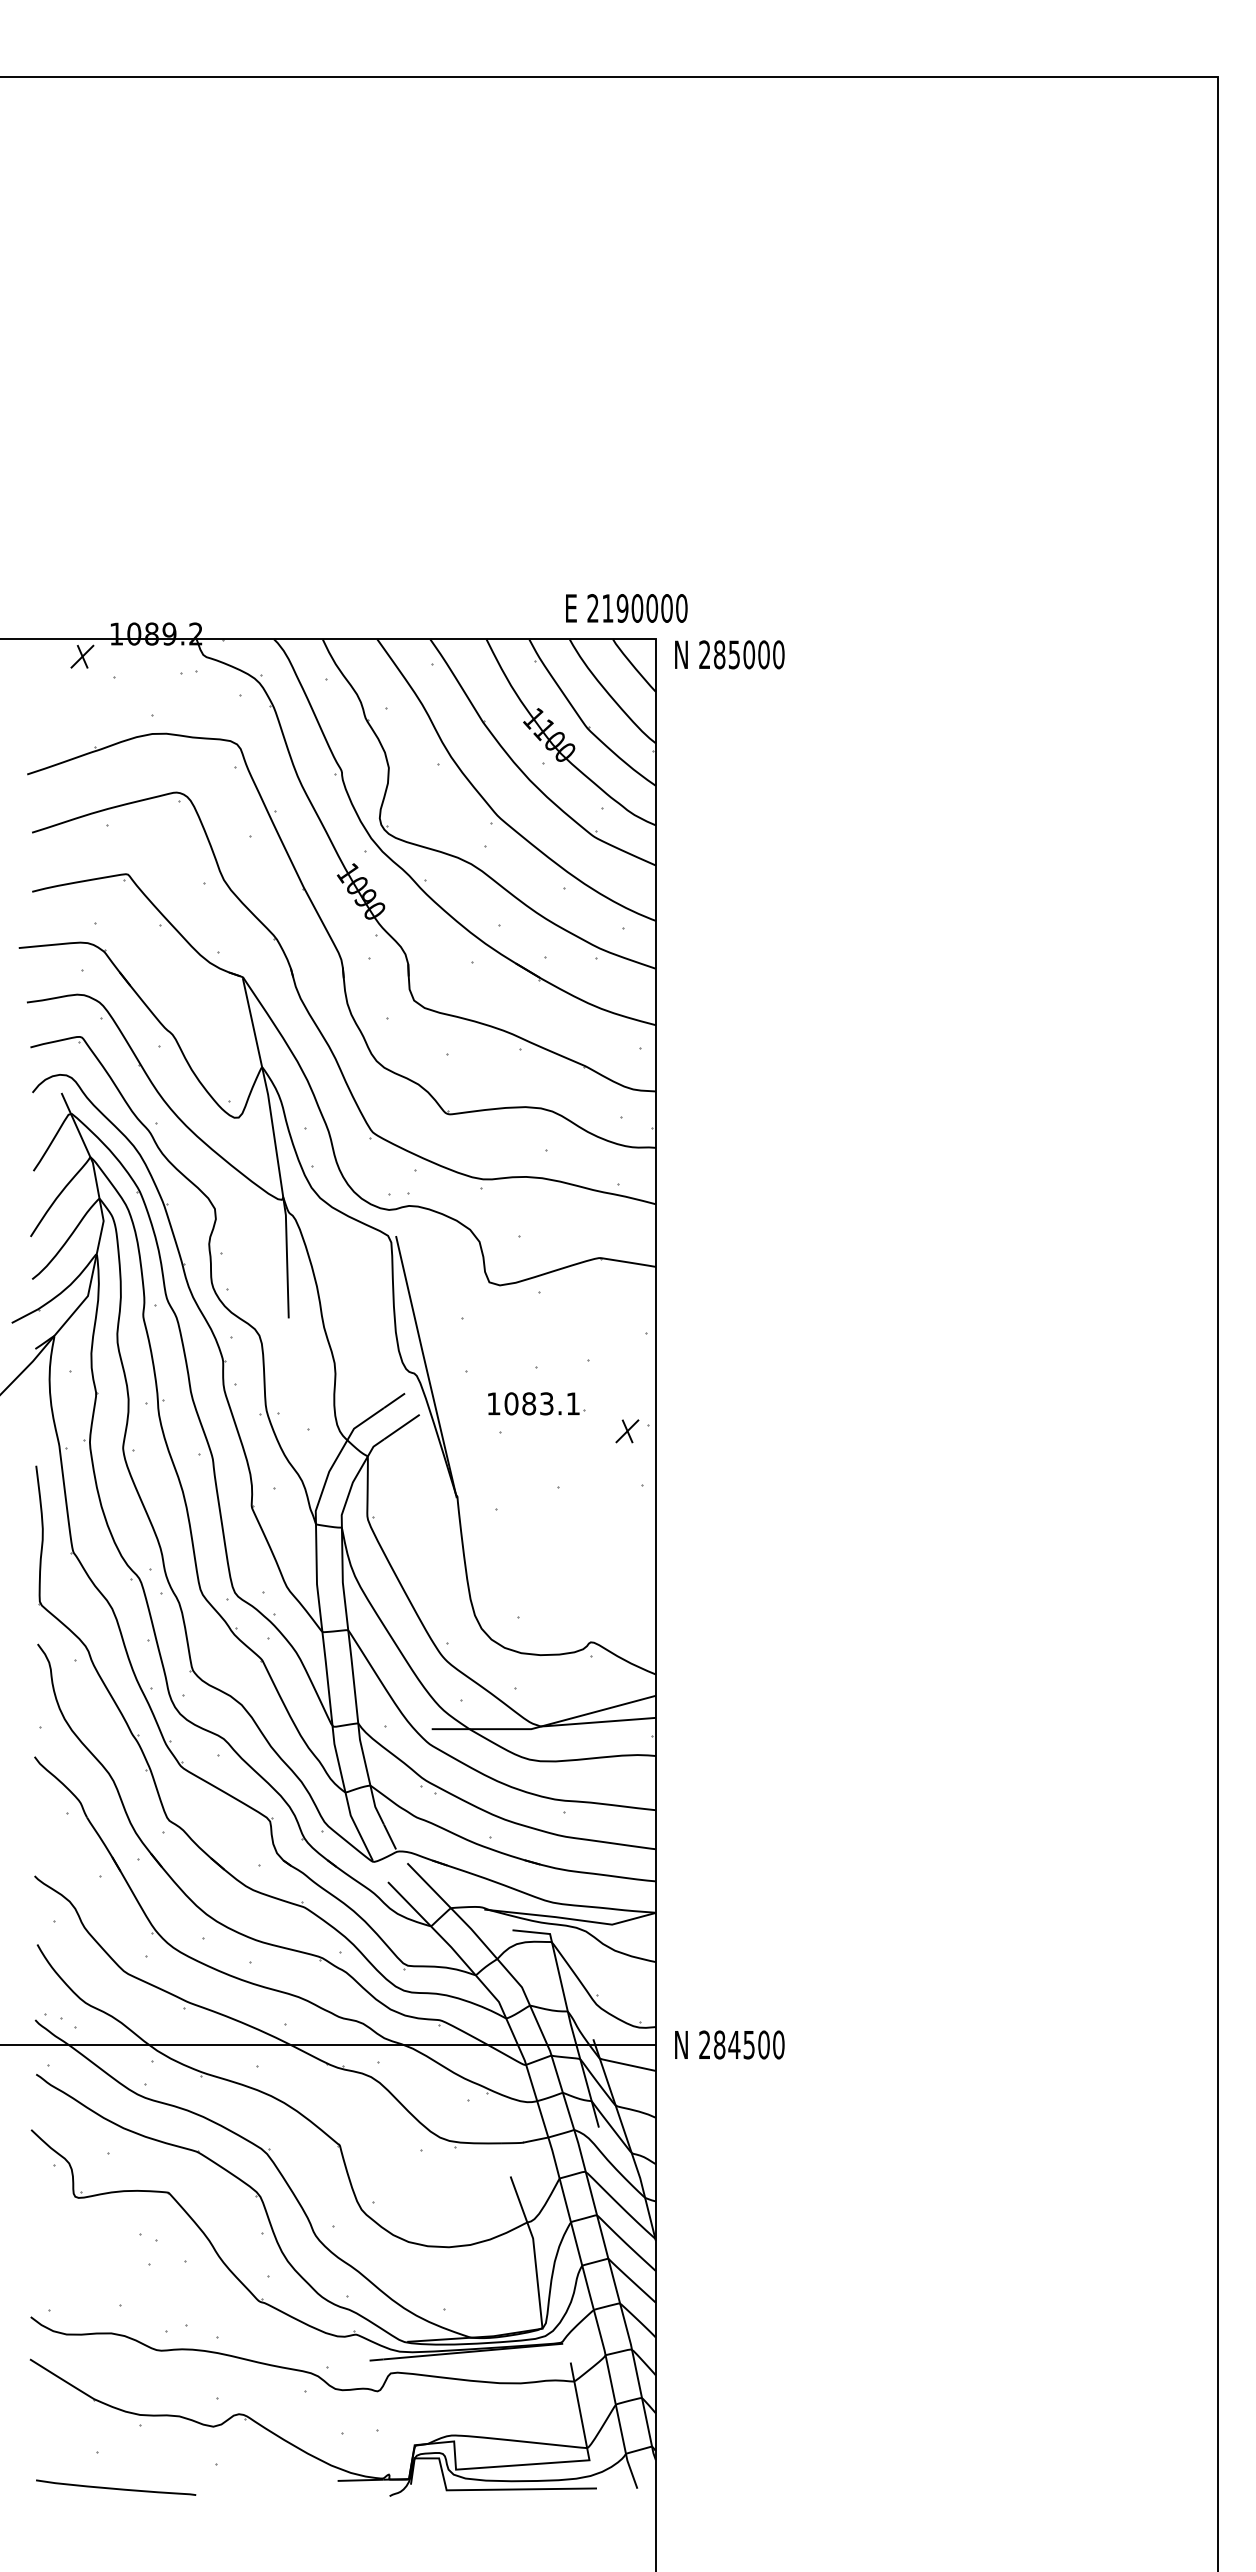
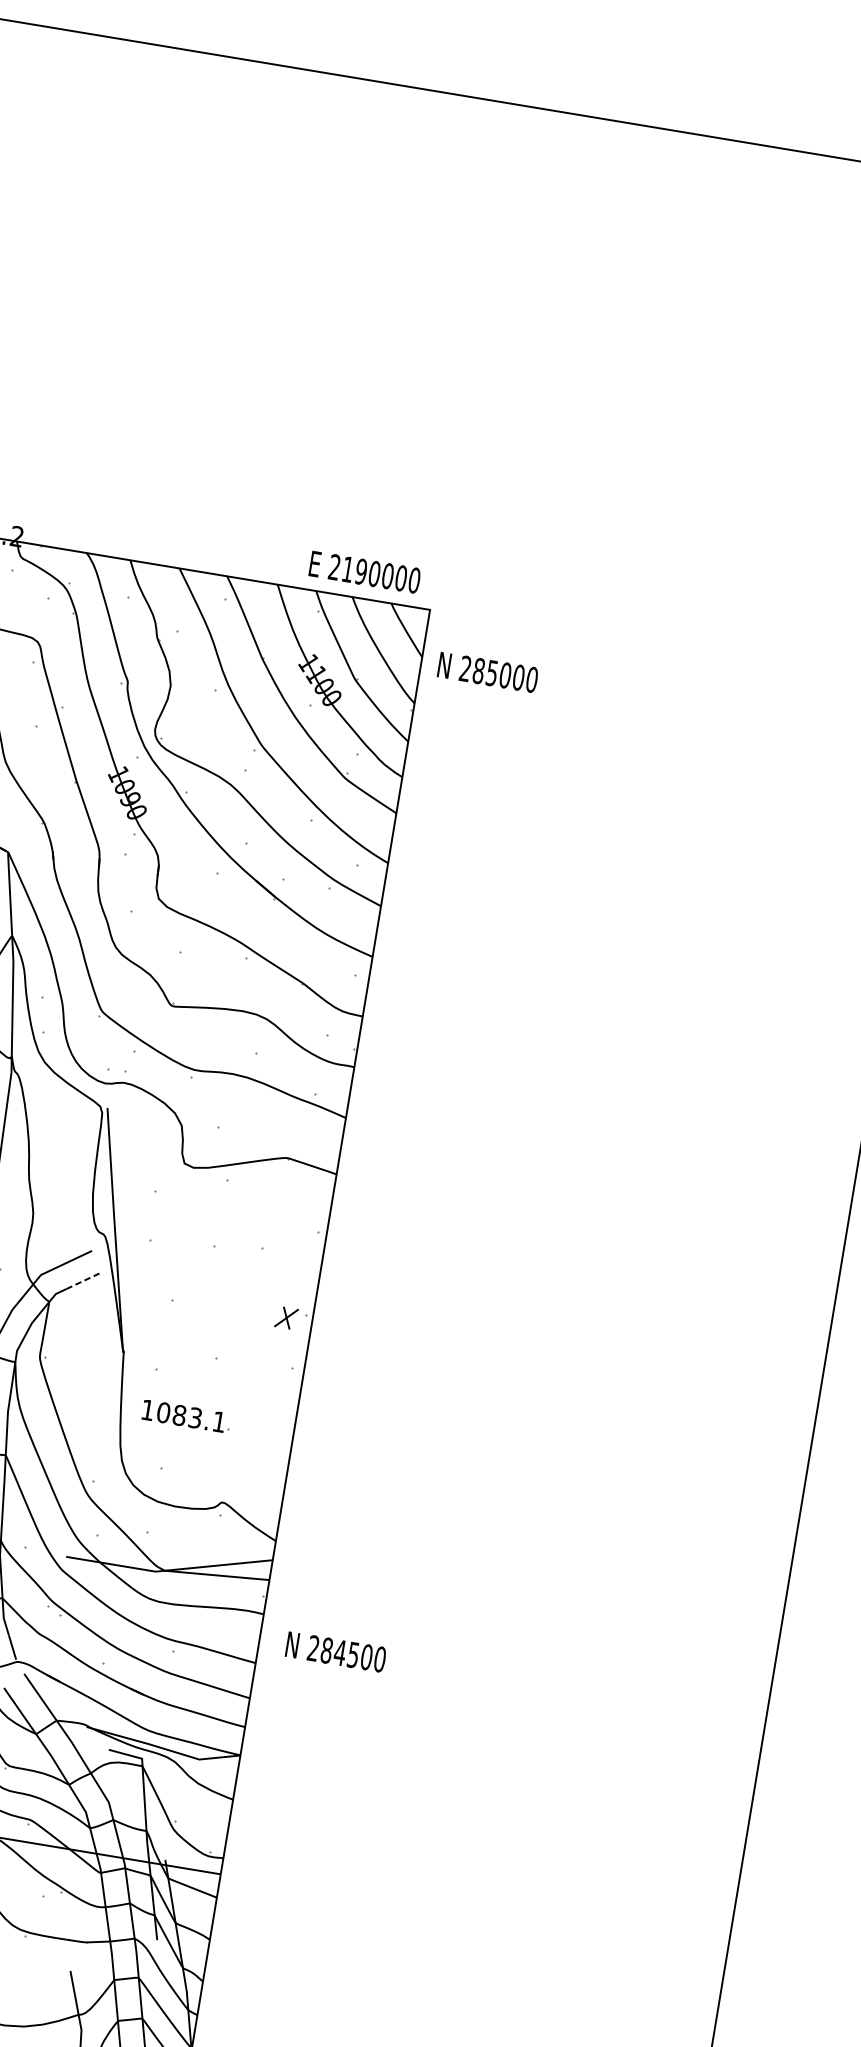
text: (626, 608) -> (364, 572), moved
text: (729, 654) -> (487, 672), moved
part: (536, 1403) -> (186, 1416), moved
line: (401, 1427) -> (83, 1280), solid -> dashed
text: (729, 2044) -> (335, 1651), moved

